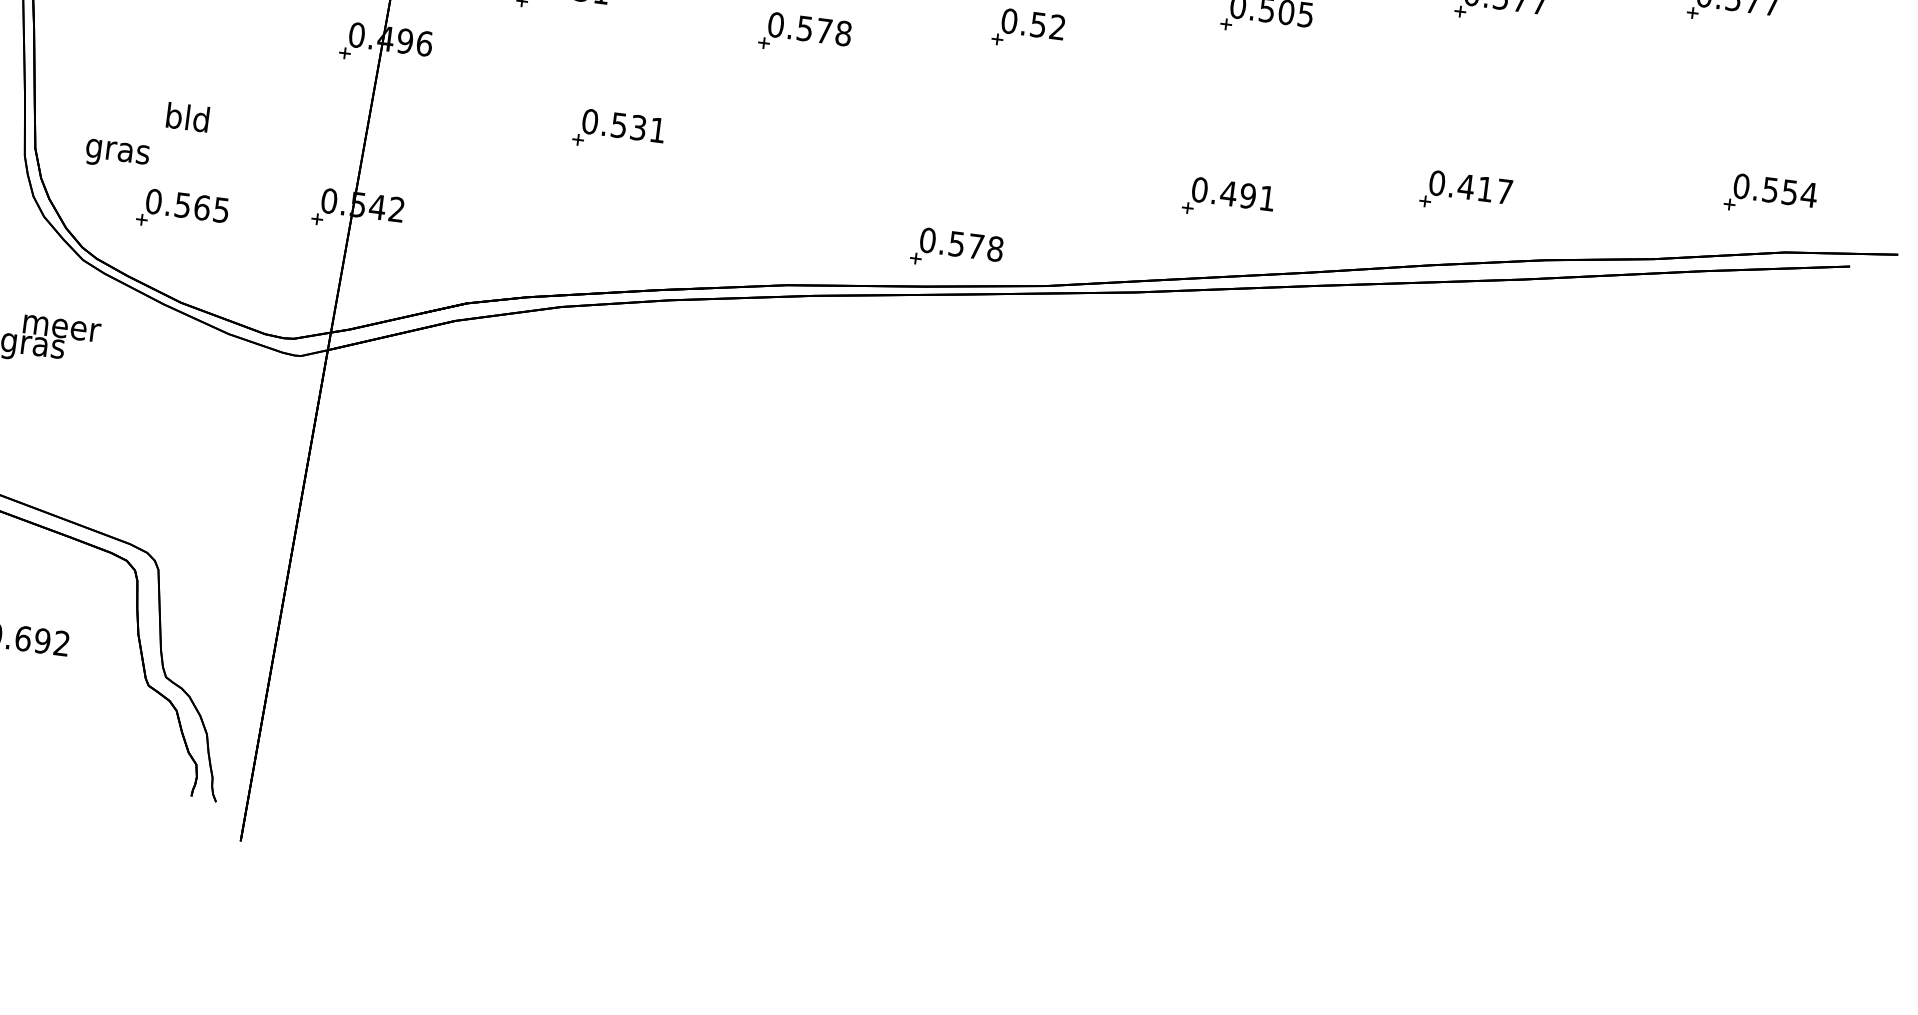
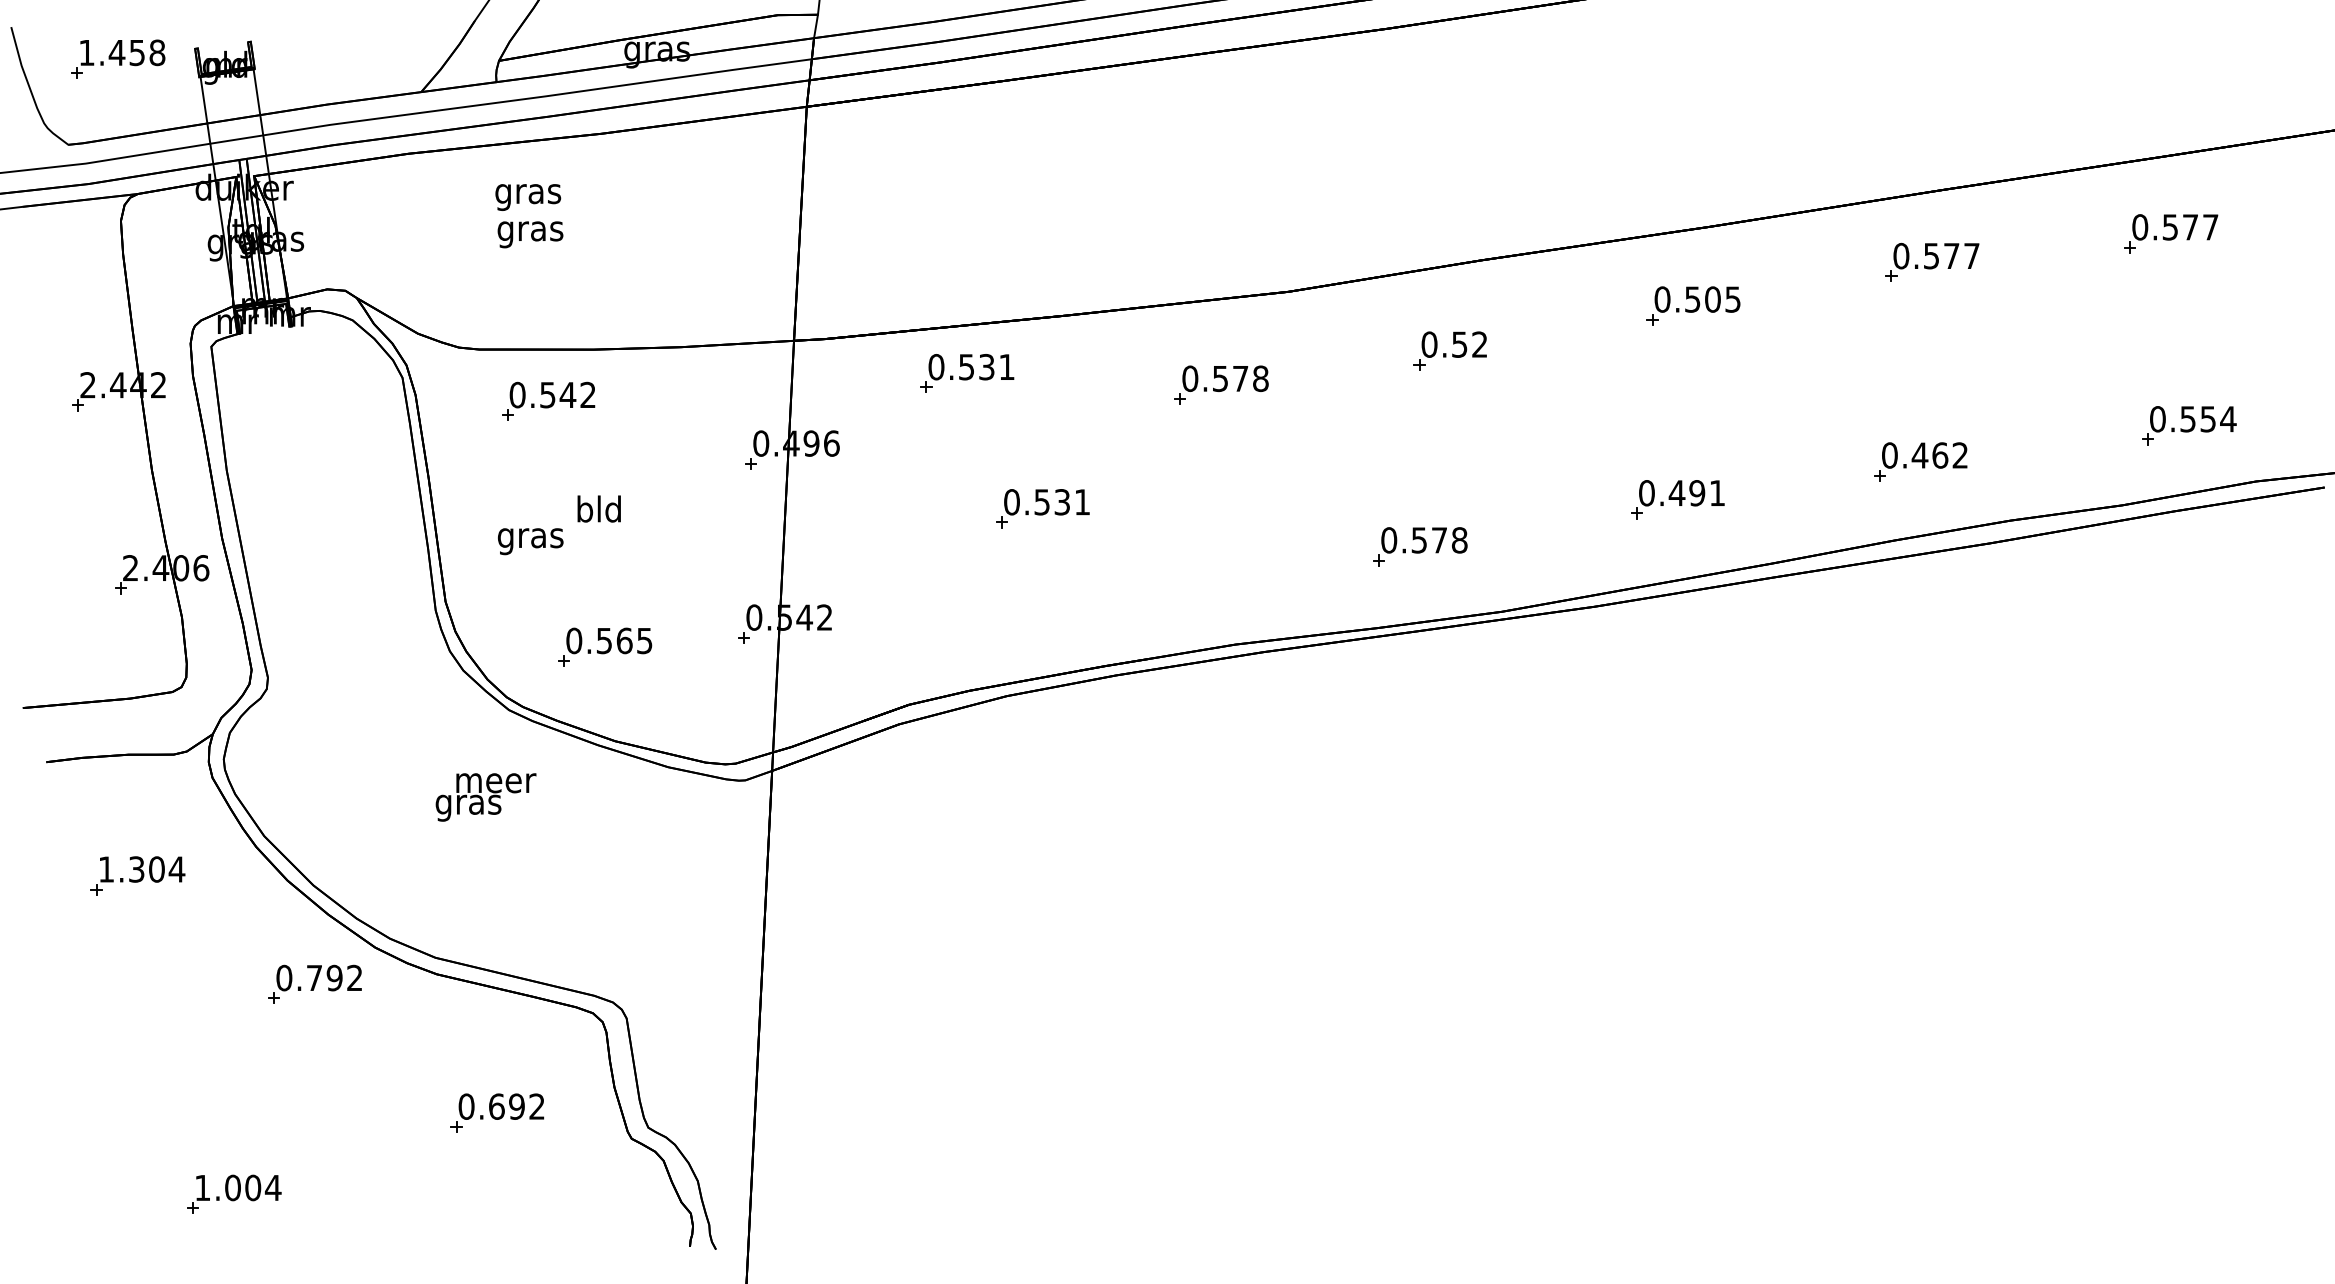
text: (187, 116) -> (598, 508), moved
text: (117, 154) -> (530, 541), moved
text: (1494, 190) -> (1949, 455), 0.417 -> 0.462
part: (1771, 196) -> (2189, 425), moved
part: (957, 250) -> (1420, 546), moved

